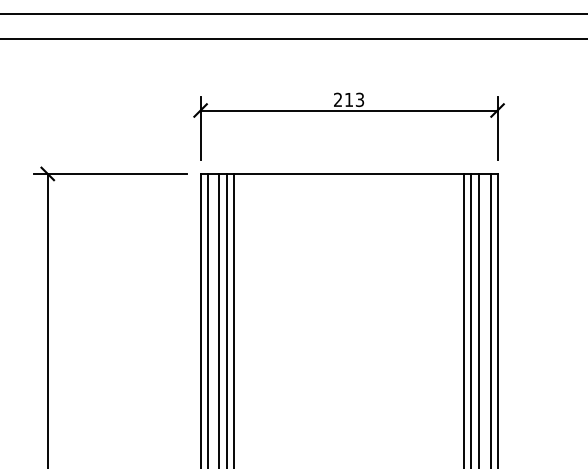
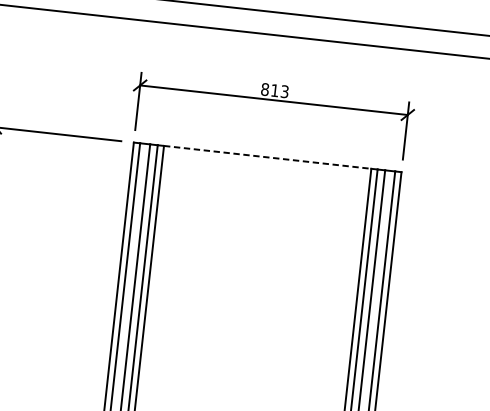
text: (337, 99) -> (264, 89), 213 -> 813
line: (349, 173) -> (268, 157), solid -> dashed

